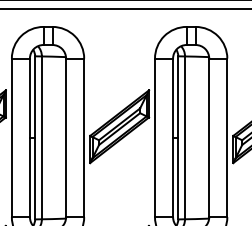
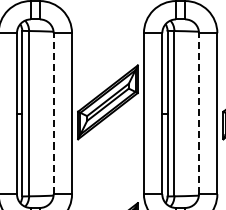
line: (66, 137) -> (54, 113), solid -> dashed
line: (209, 137) -> (199, 113), solid -> dashed

